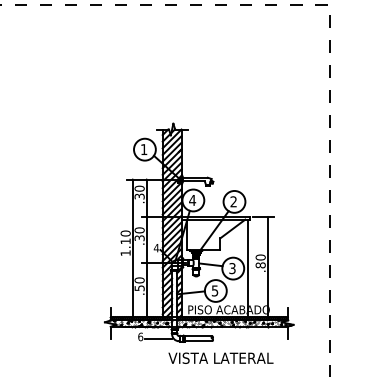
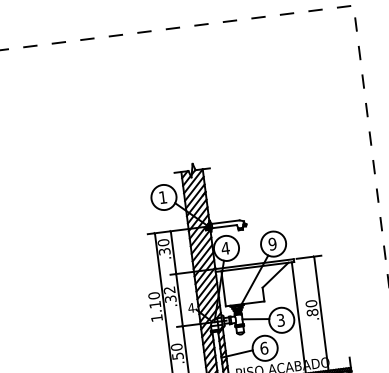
text: (233, 201) -> (272, 243), 2 -> 9
text: (139, 230) -> (169, 290), .30 -> .32
text: (214, 290) -> (263, 347), 5 -> 6

